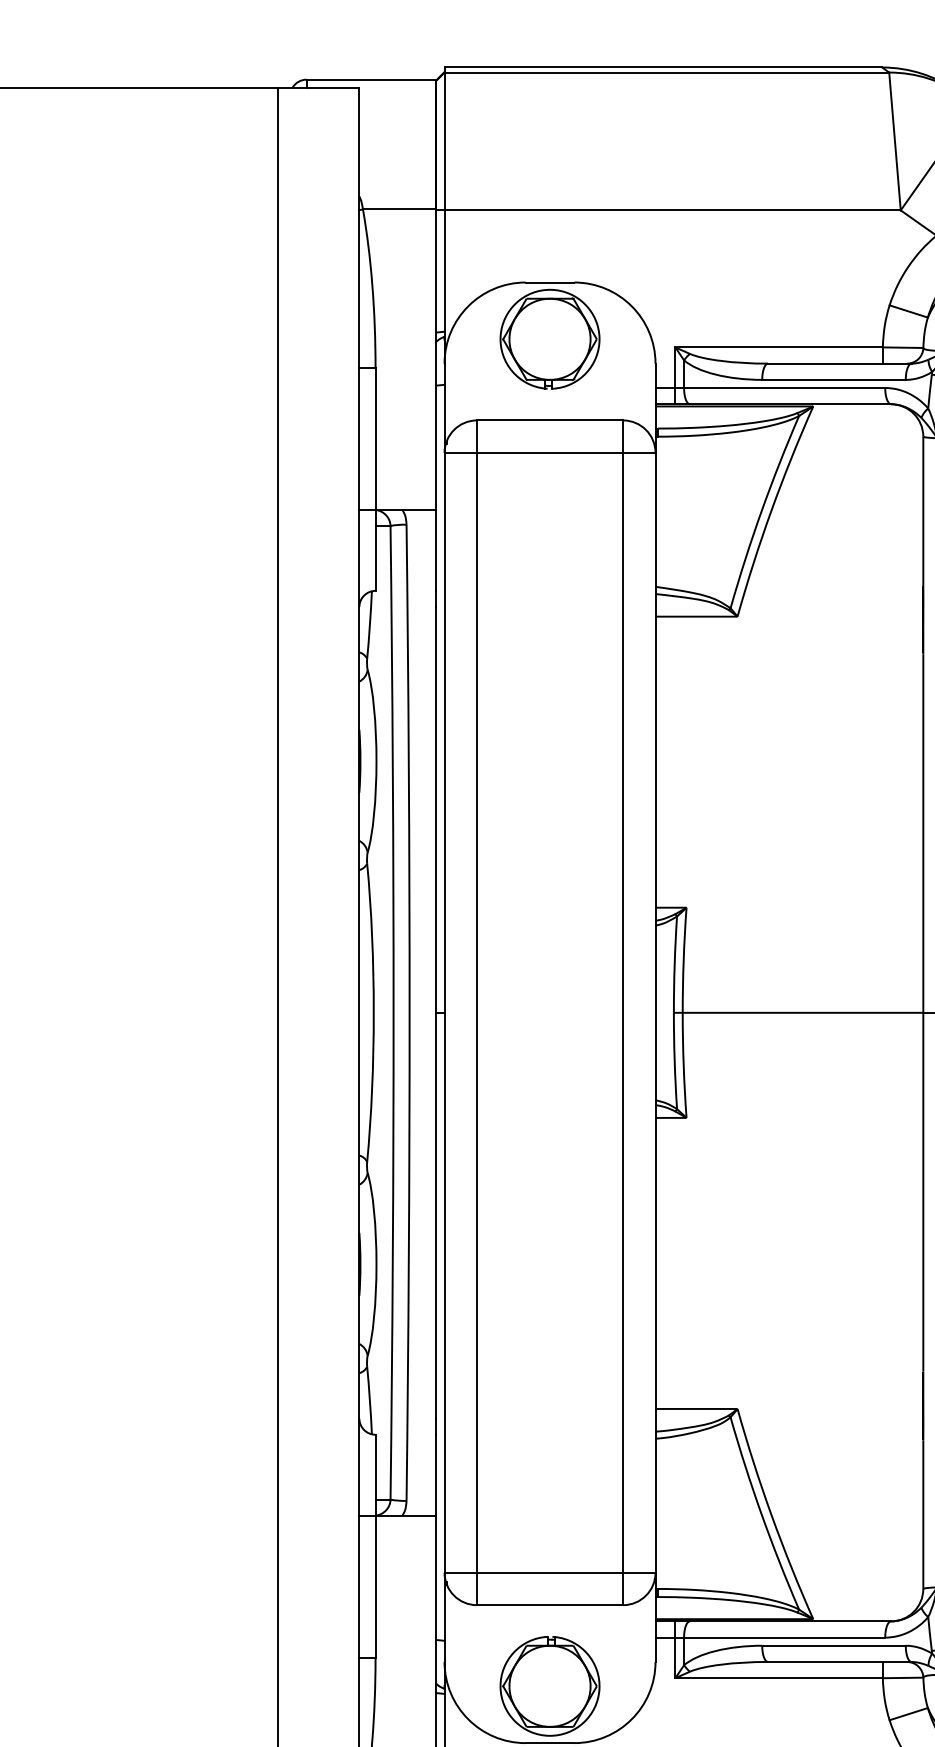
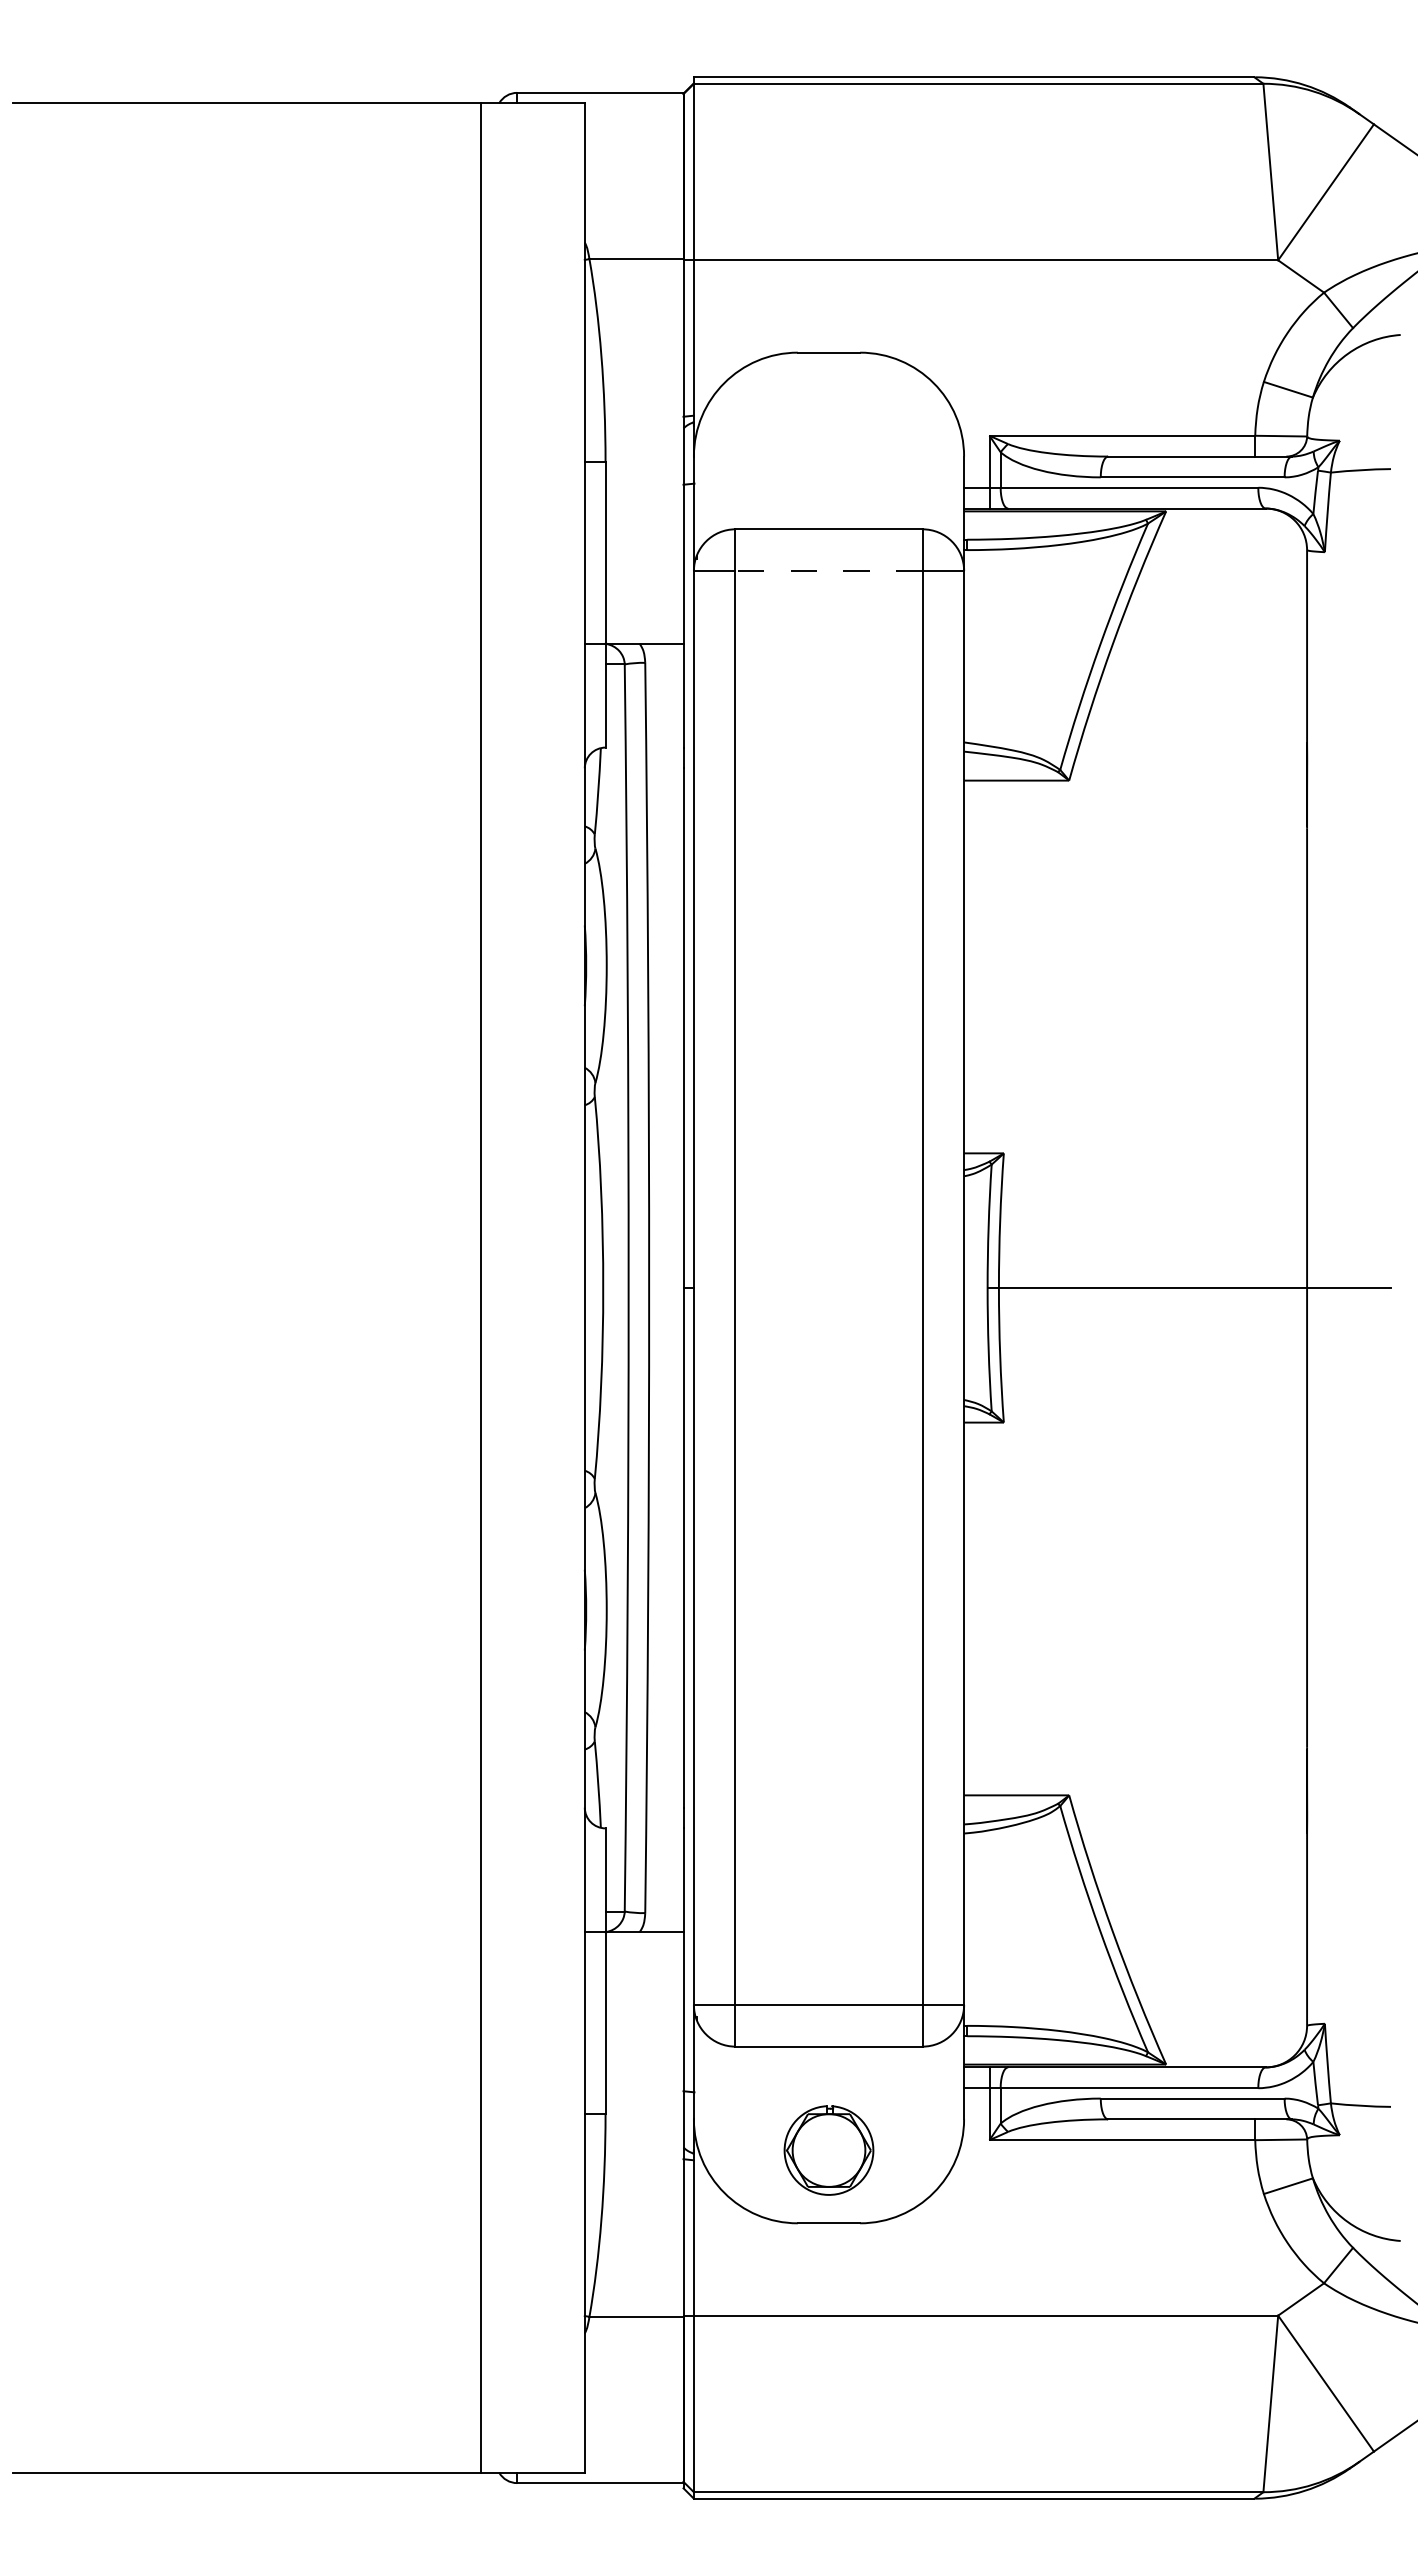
part: (549, 339) -> (828, 425), removed
line: (550, 452) -> (829, 570), solid -> dashed
part: (549, 1686) -> (828, 2150), size x0.7

